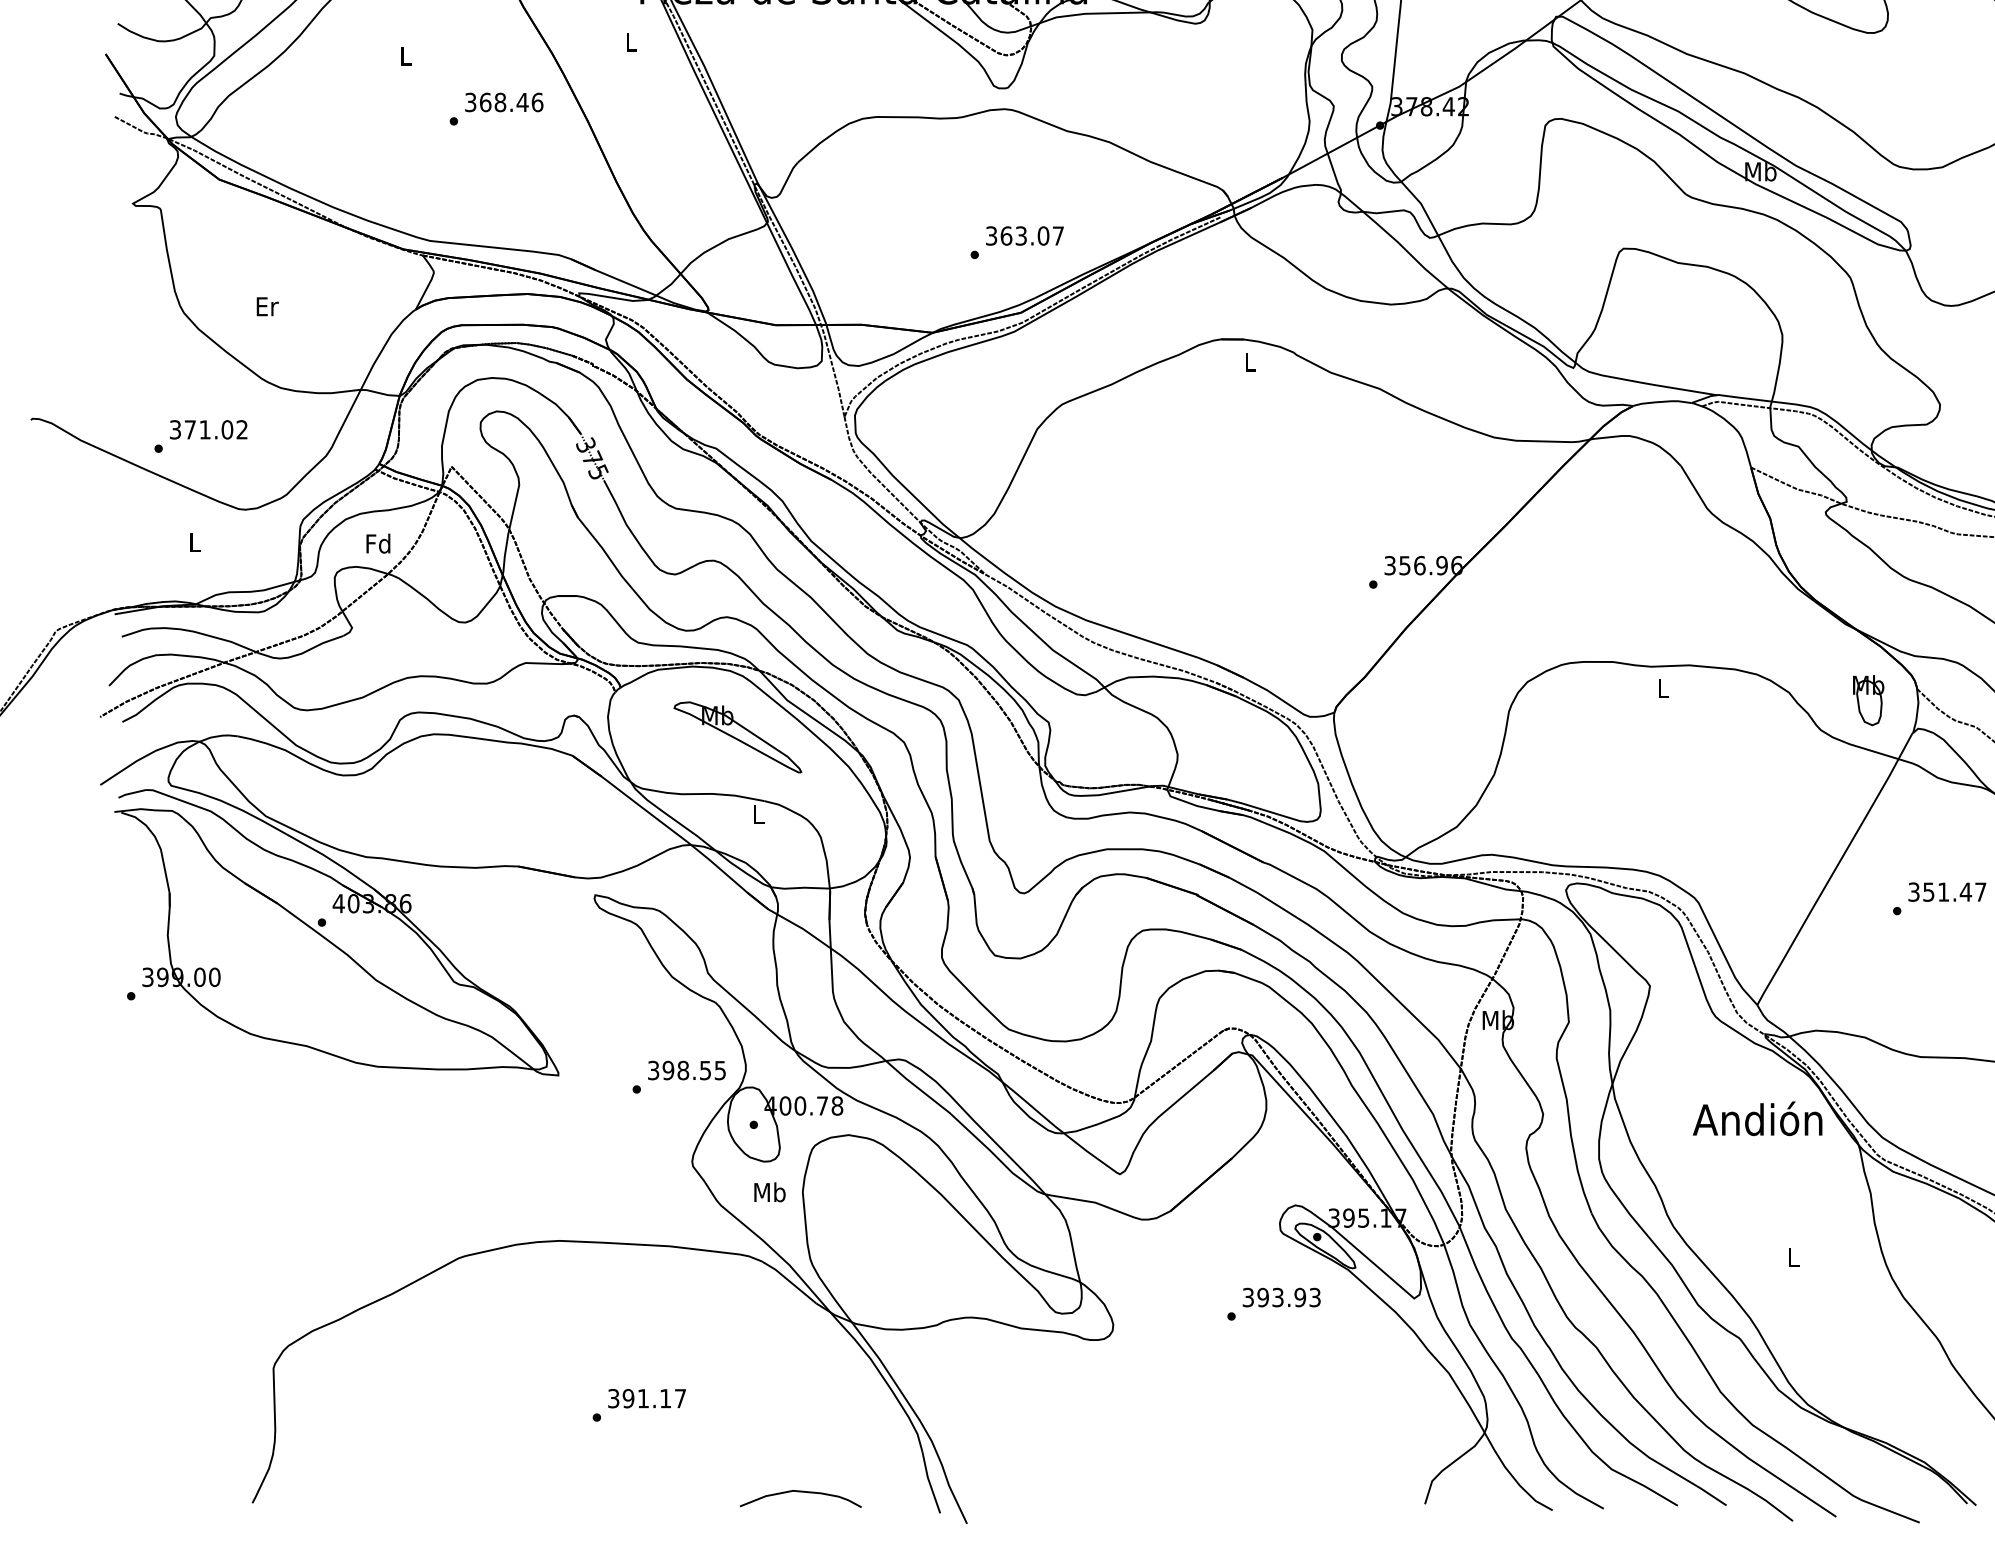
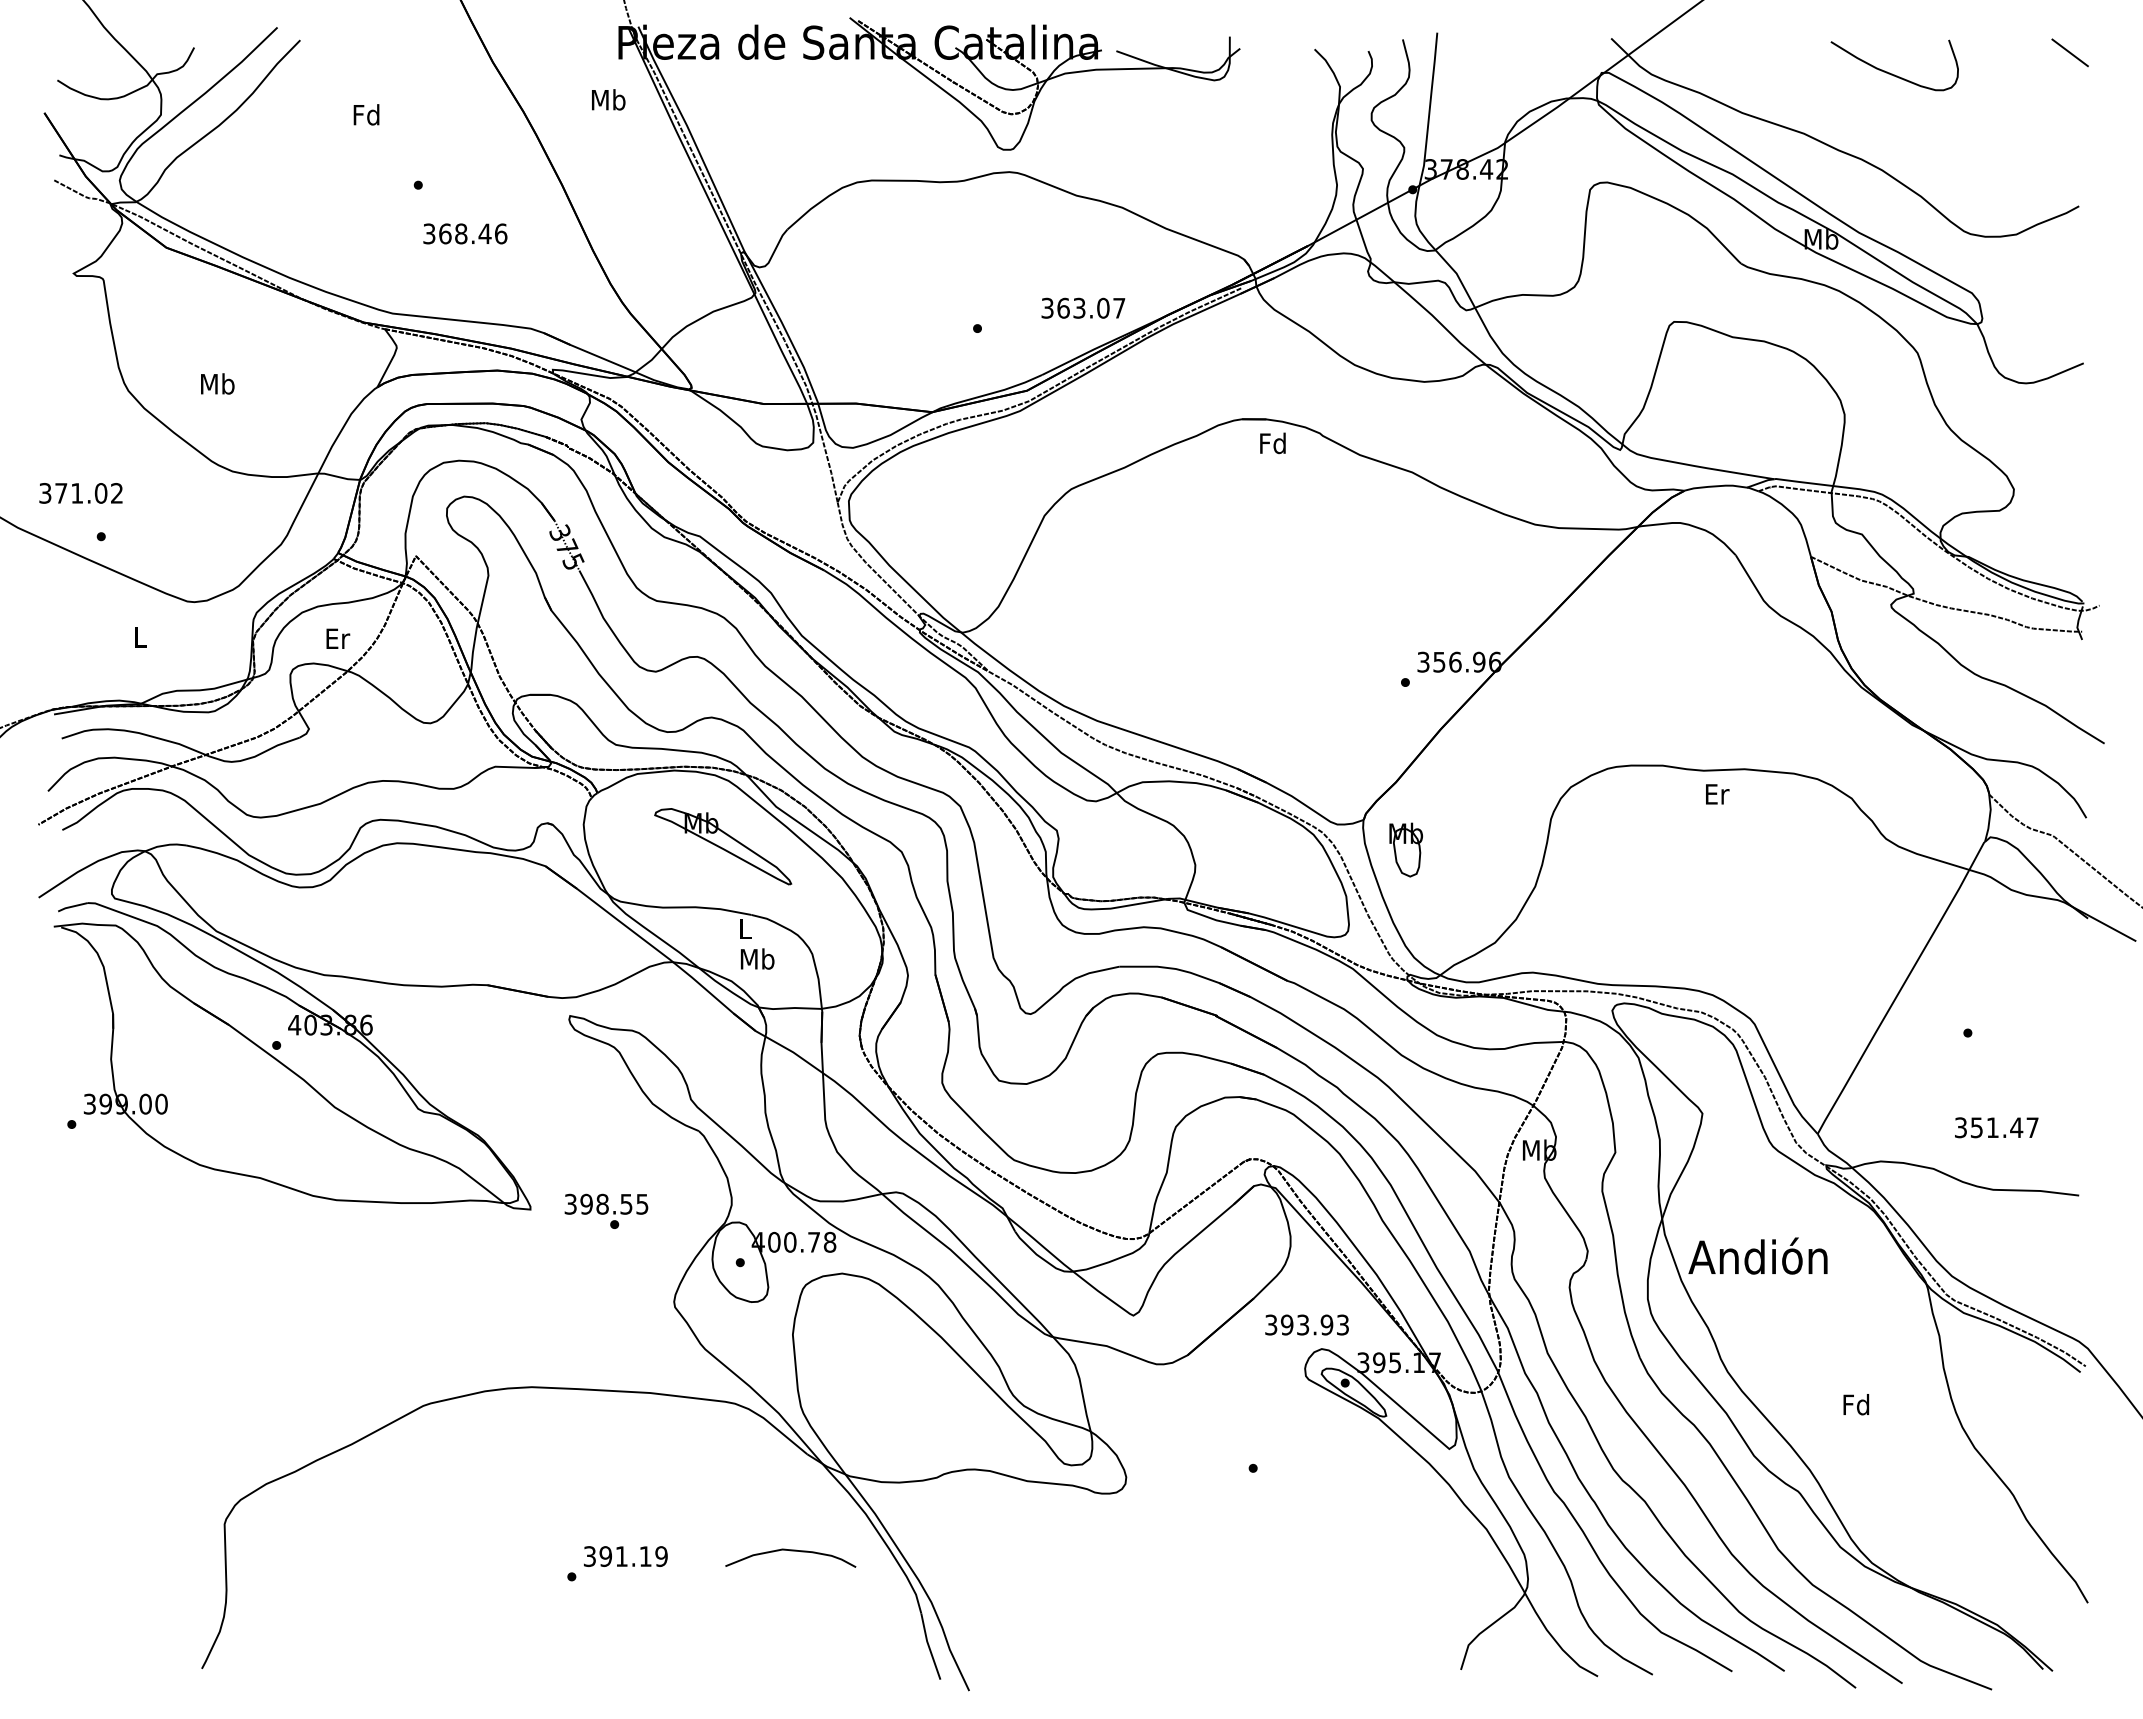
text: (631, 41) -> (608, 99), L -> Mb
text: (405, 55) -> (366, 114), L -> Fd
text: (504, 102) -> (465, 233), moved
text: (1025, 235) -> (1083, 307), moved
text: (266, 306) -> (217, 383), Er -> Mb
text: (1249, 361) -> (1272, 443), L -> Fd
text: (208, 429) -> (80, 493), moved
text: (378, 543) -> (337, 638), Fd -> Er
text: (1663, 688) -> (1717, 794), L -> Er
part: (1867, 700) -> (1405, 849), moved
text: (1947, 891) -> (1996, 1127), moved
text: (686, 1069) -> (606, 1203), moved
text: (1757, 1118) -> (1757, 1255), moved
text: (769, 1191) -> (757, 958), moved
text: (1793, 1257) -> (1856, 1404), L -> Fd
text: (1281, 1297) -> (1306, 1324), moved
text: (680, 1398) -> (661, 1556), 391.17 -> 391.19
curve: (800, 1492) -> (790, 1551), moved

